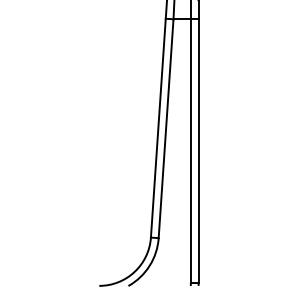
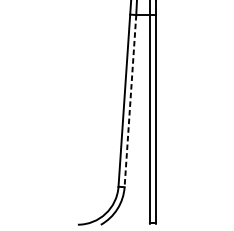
line: (166, 128) -> (130, 100), solid -> dashed

